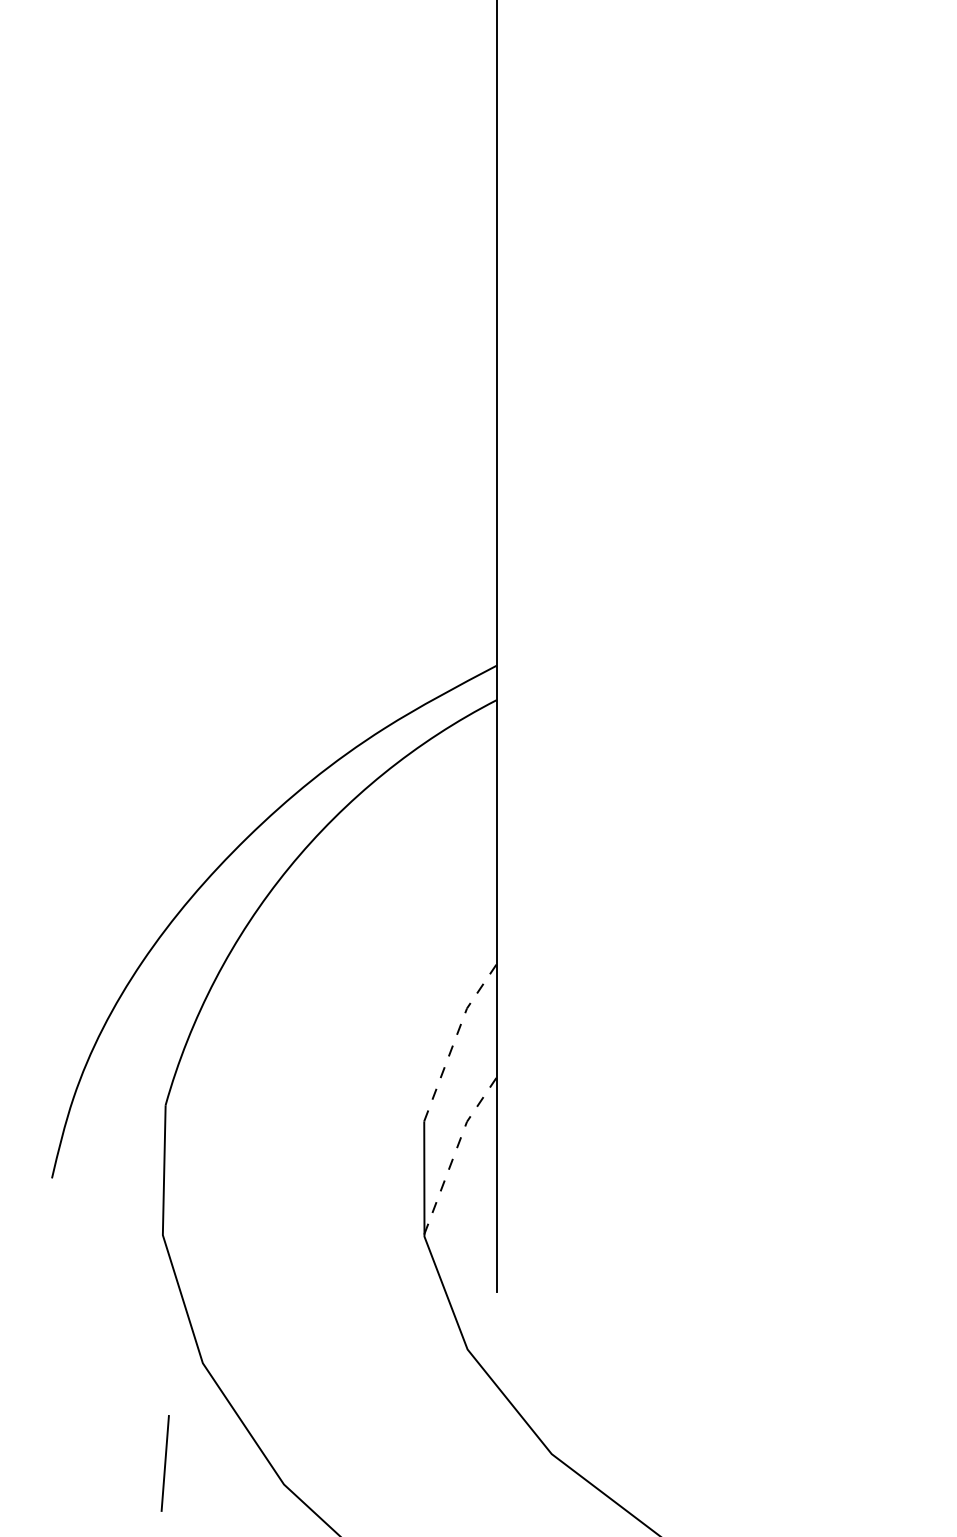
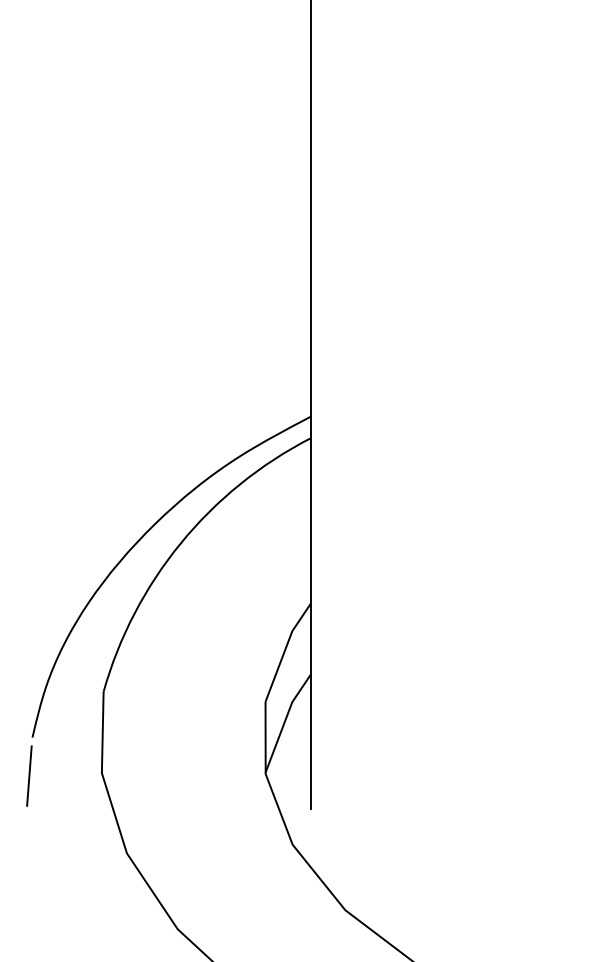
line: (456, 1037) -> (285, 649), dashed -> solid
line: (456, 1151) -> (285, 720), dashed -> solid
line: (165, 1462) -> (29, 775), moved

